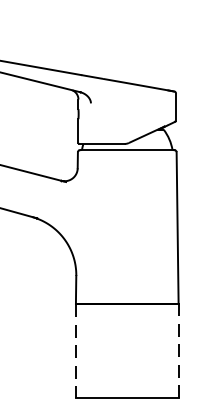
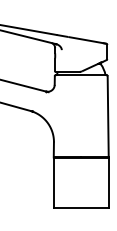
line: (178, 350) -> (108, 182), dashed -> solid
line: (75, 352) -> (53, 183), dashed -> solid

